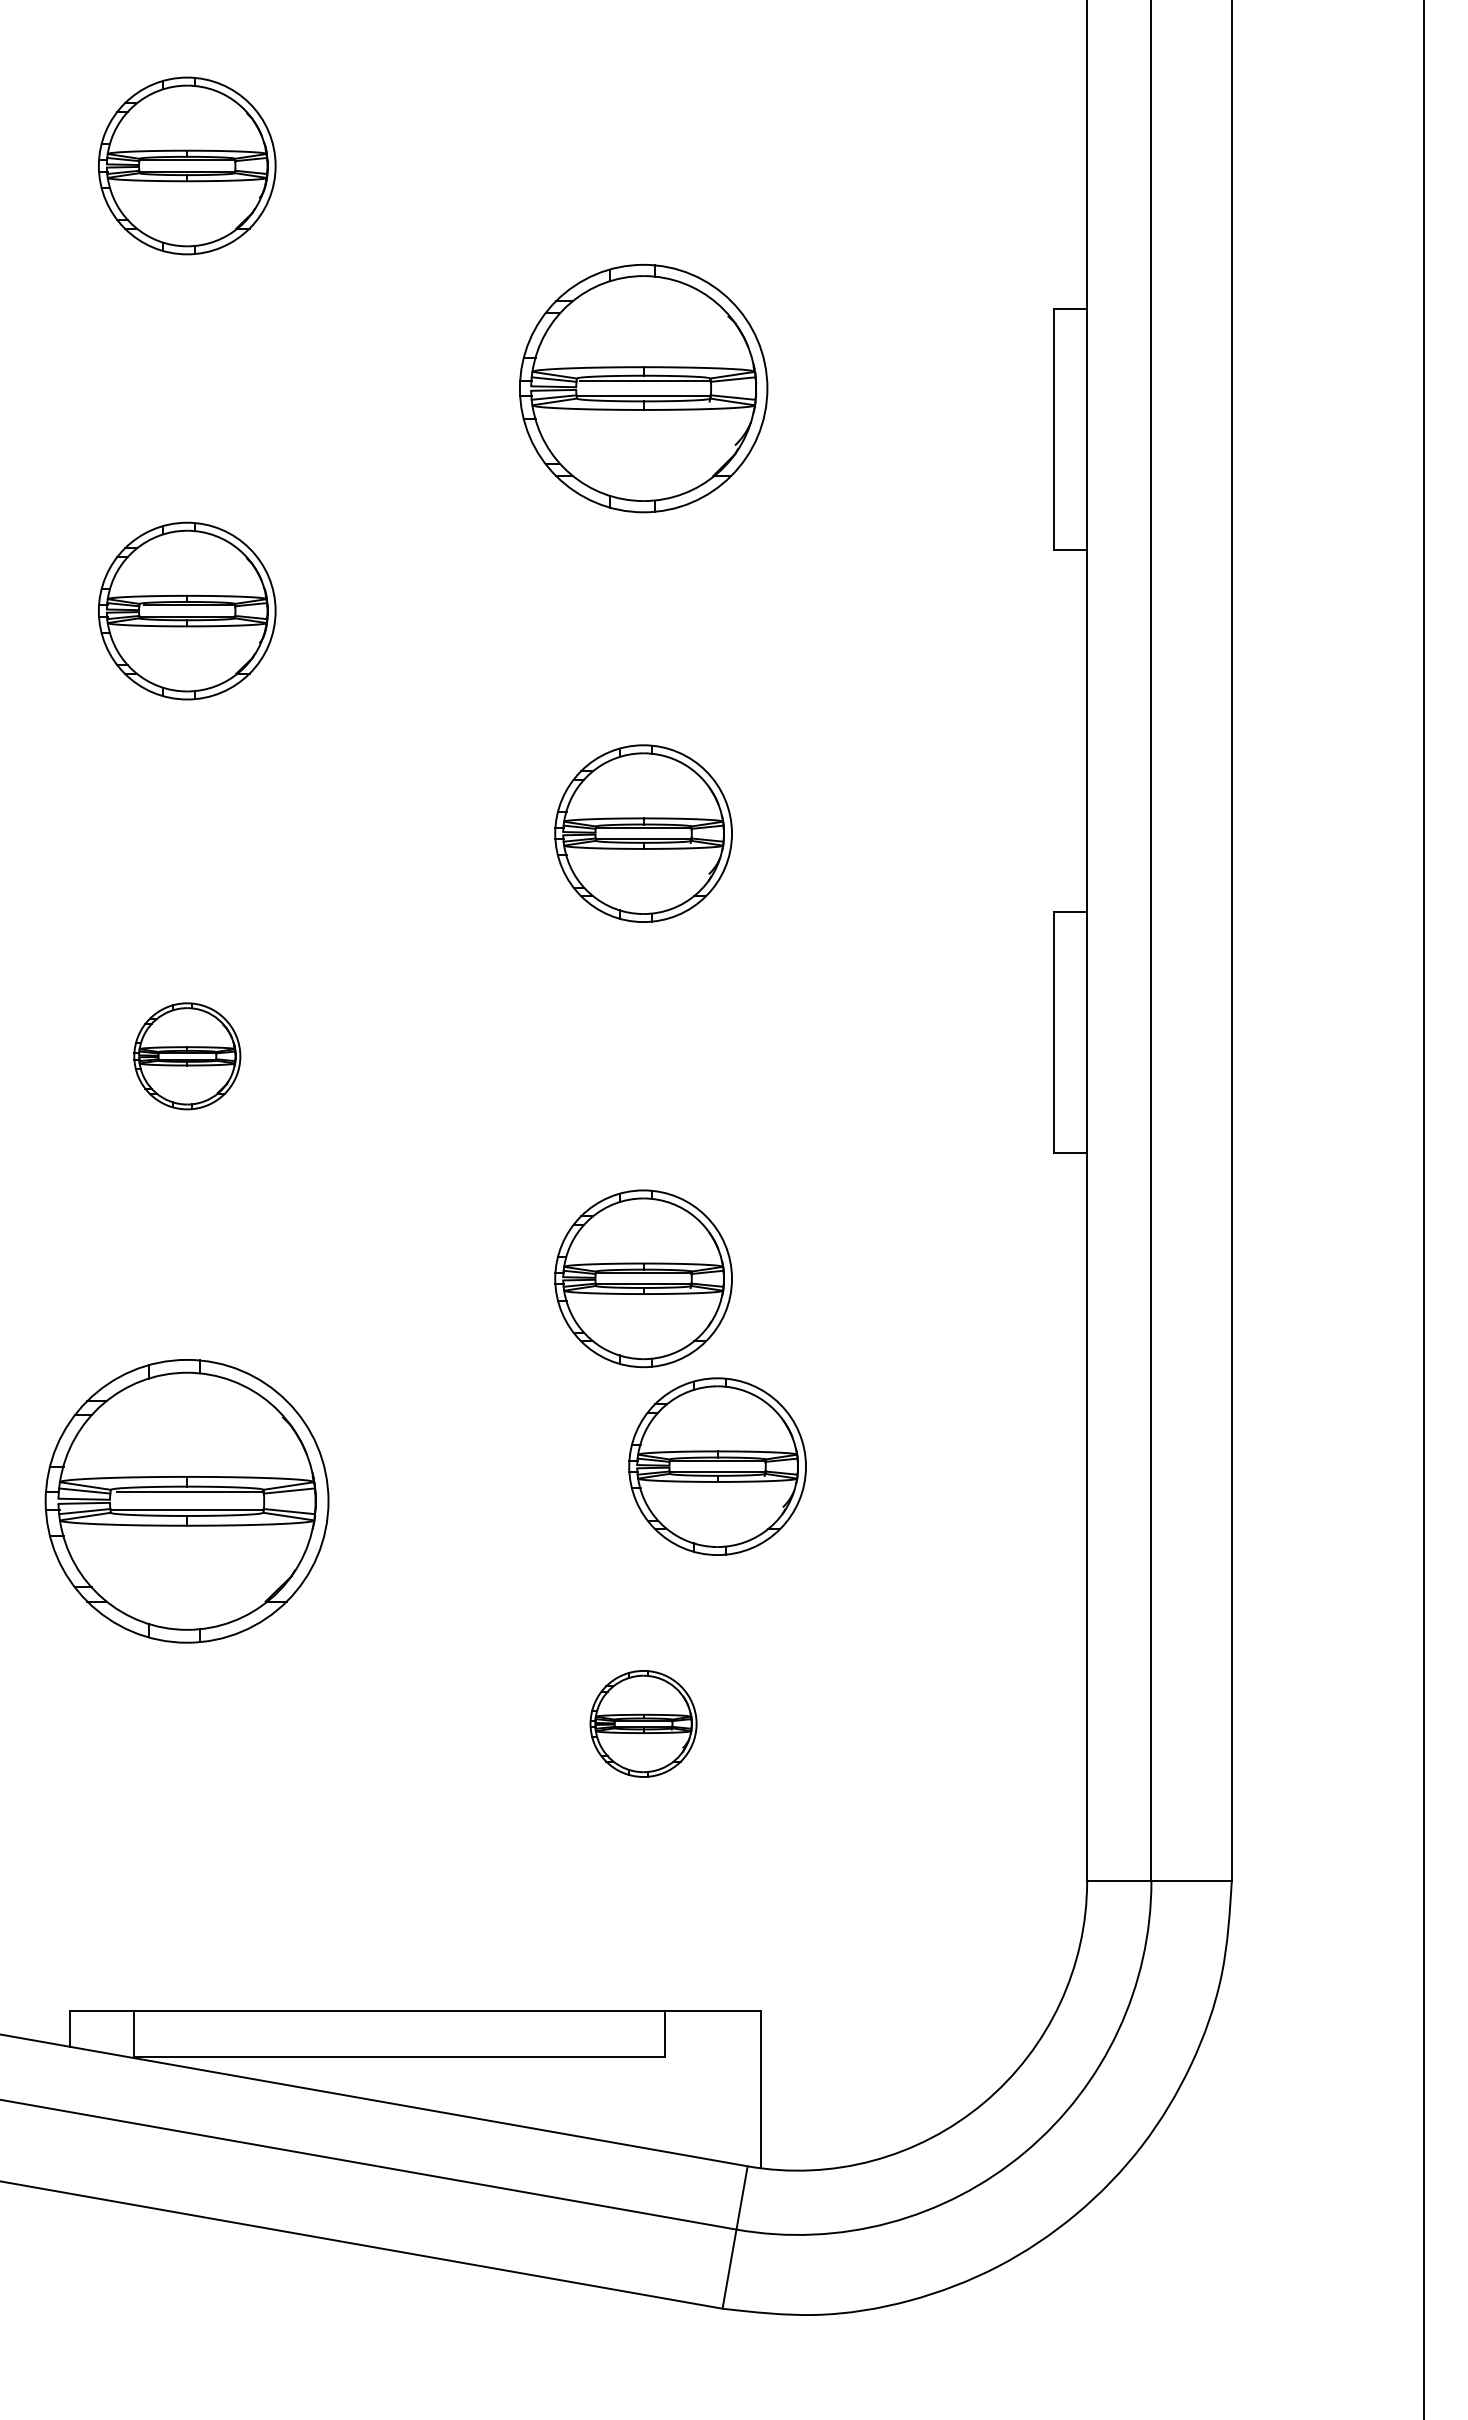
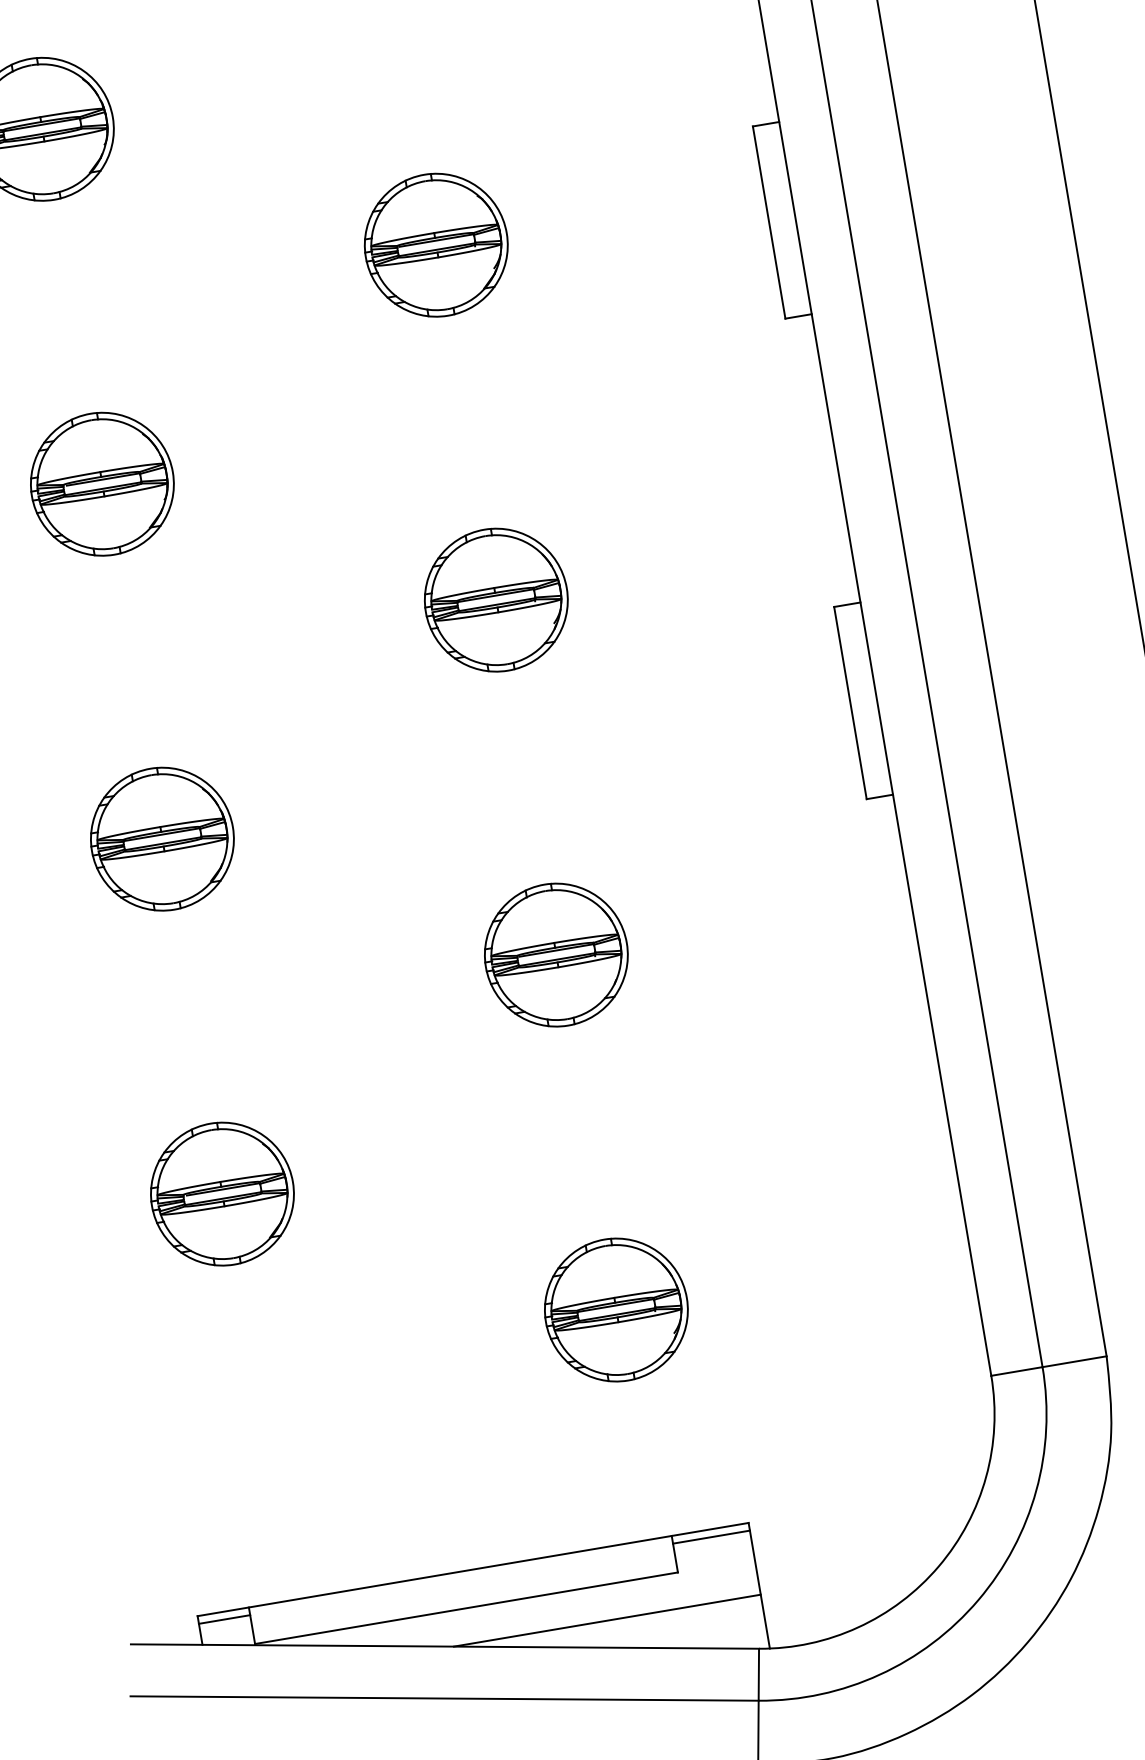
part: (643, 388) -> (436, 245), size x0.71
part: (187, 1056) -> (162, 839), size x1.67
part: (717, 1466) -> (640, 1094), removed
part: (187, 1501) -> (222, 1194), size x0.62
part: (643, 1723) -> (616, 1309), size x1.67
line: (101, 2020) -> (224, 1619), added
line: (712, 2020) -> (711, 1537), added
line: (568, 2100) -> (607, 1620), added

